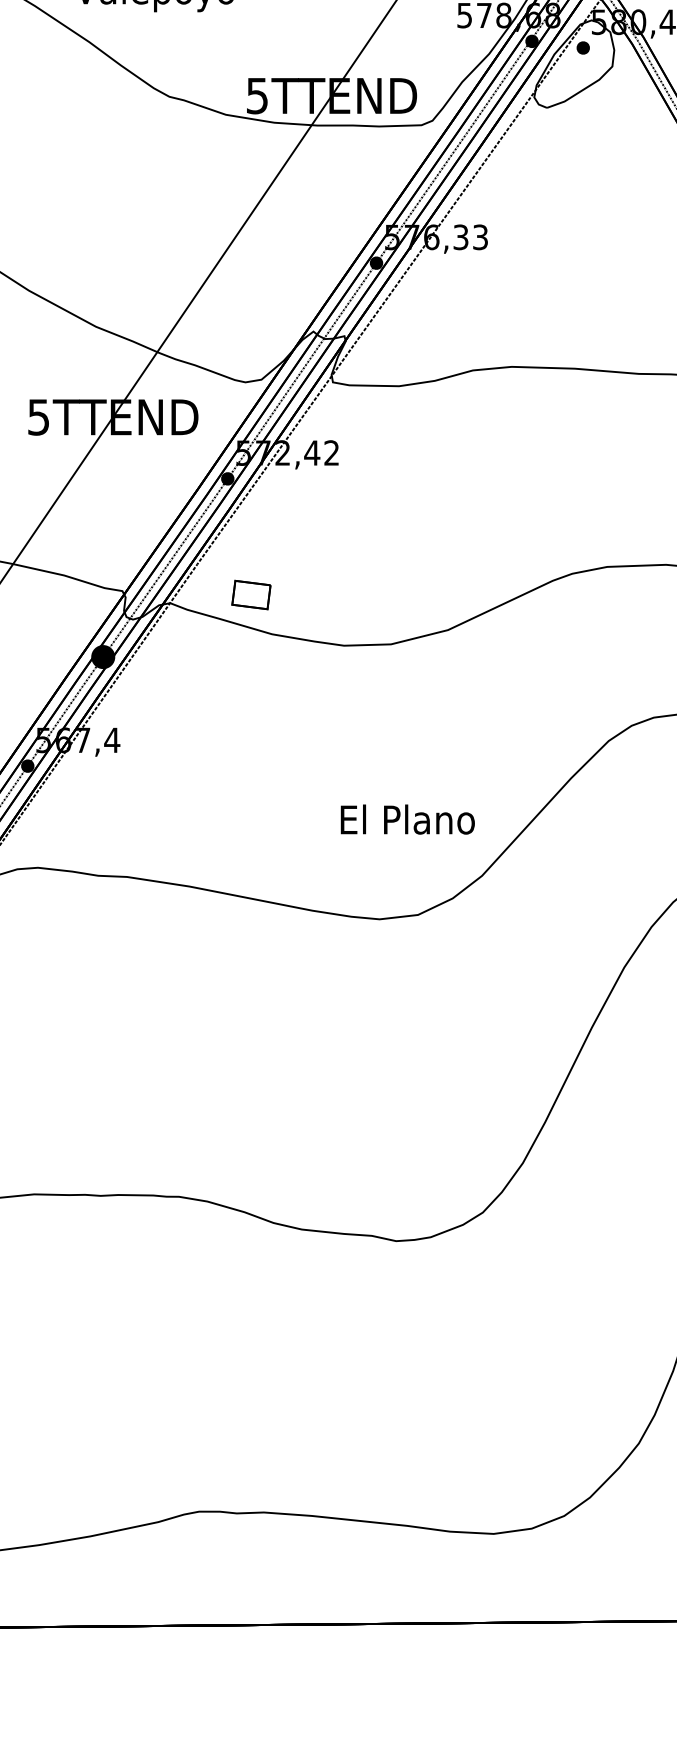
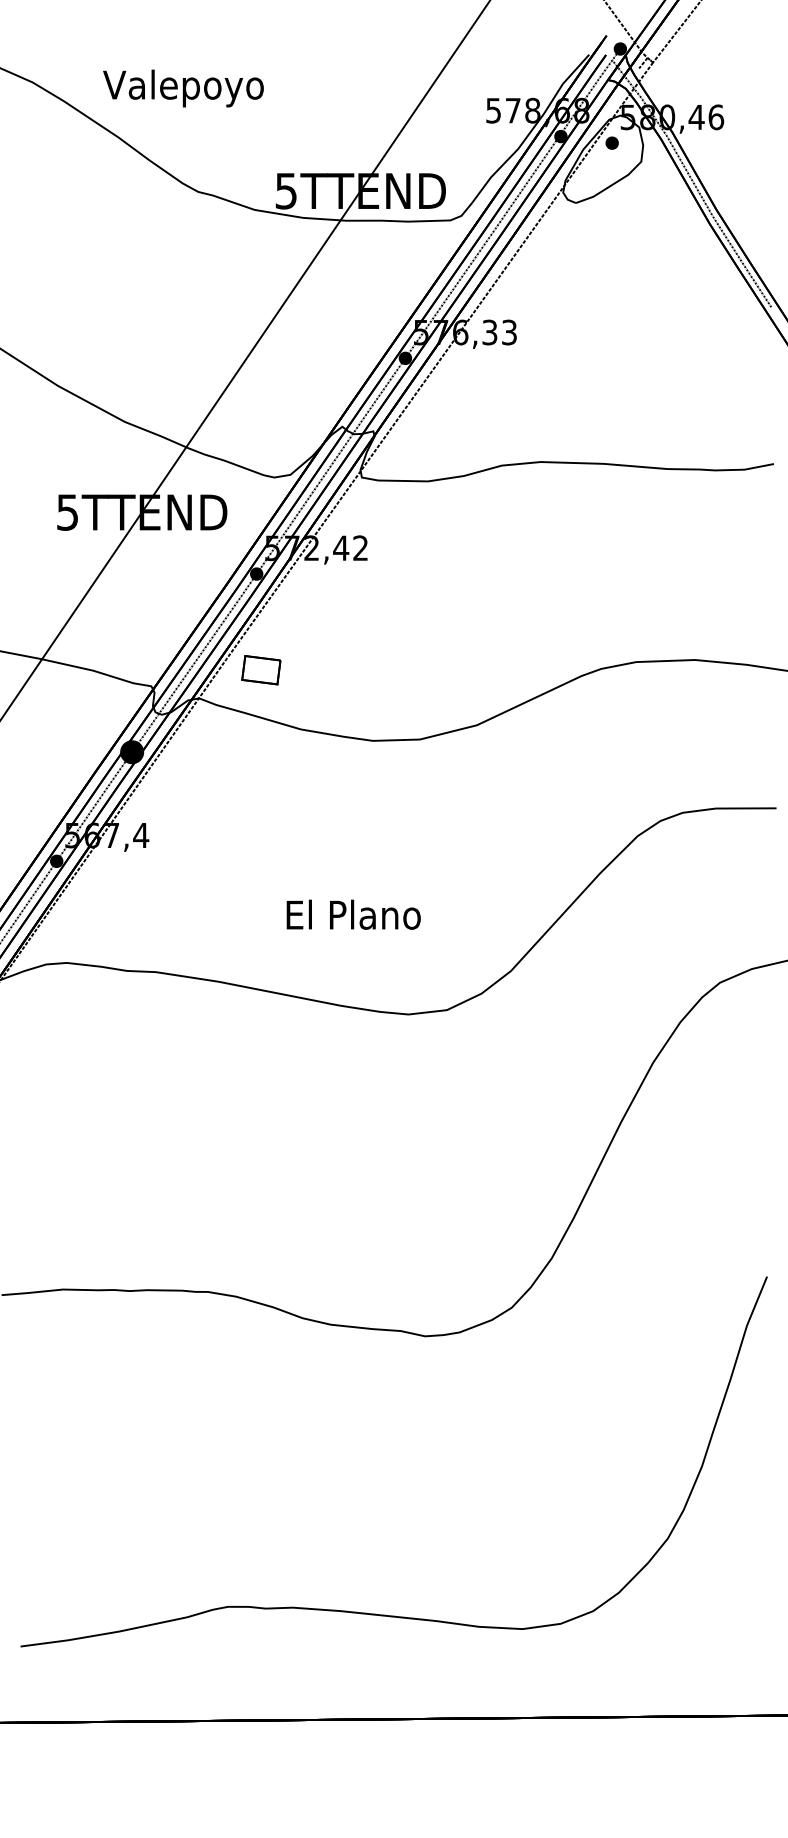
part: (251, 595) -> (261, 670), moved
text: (407, 819) -> (353, 914), moved

